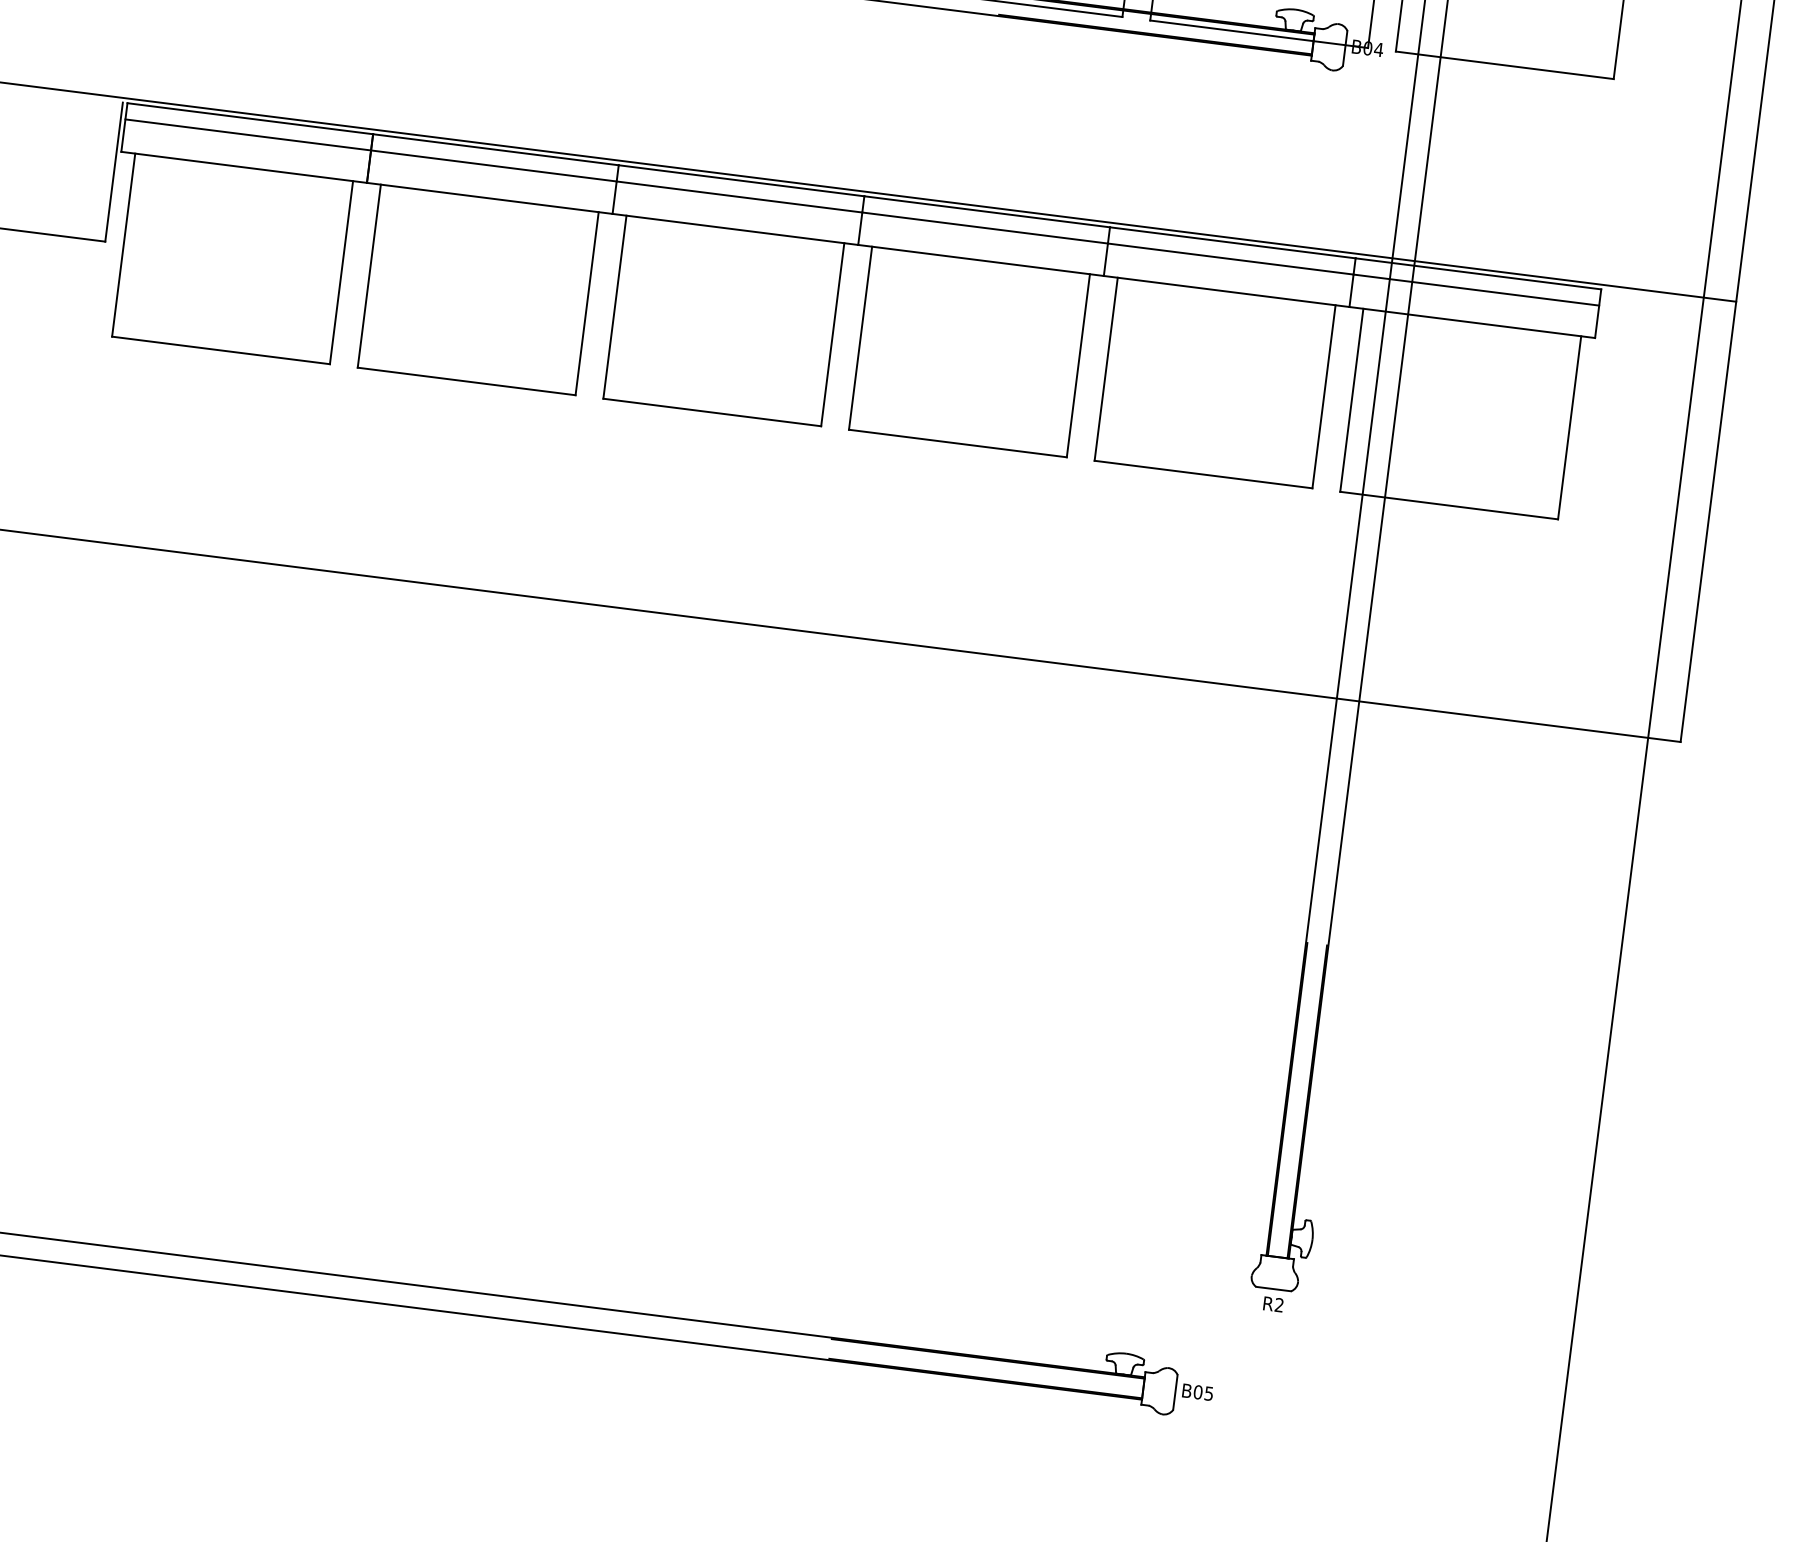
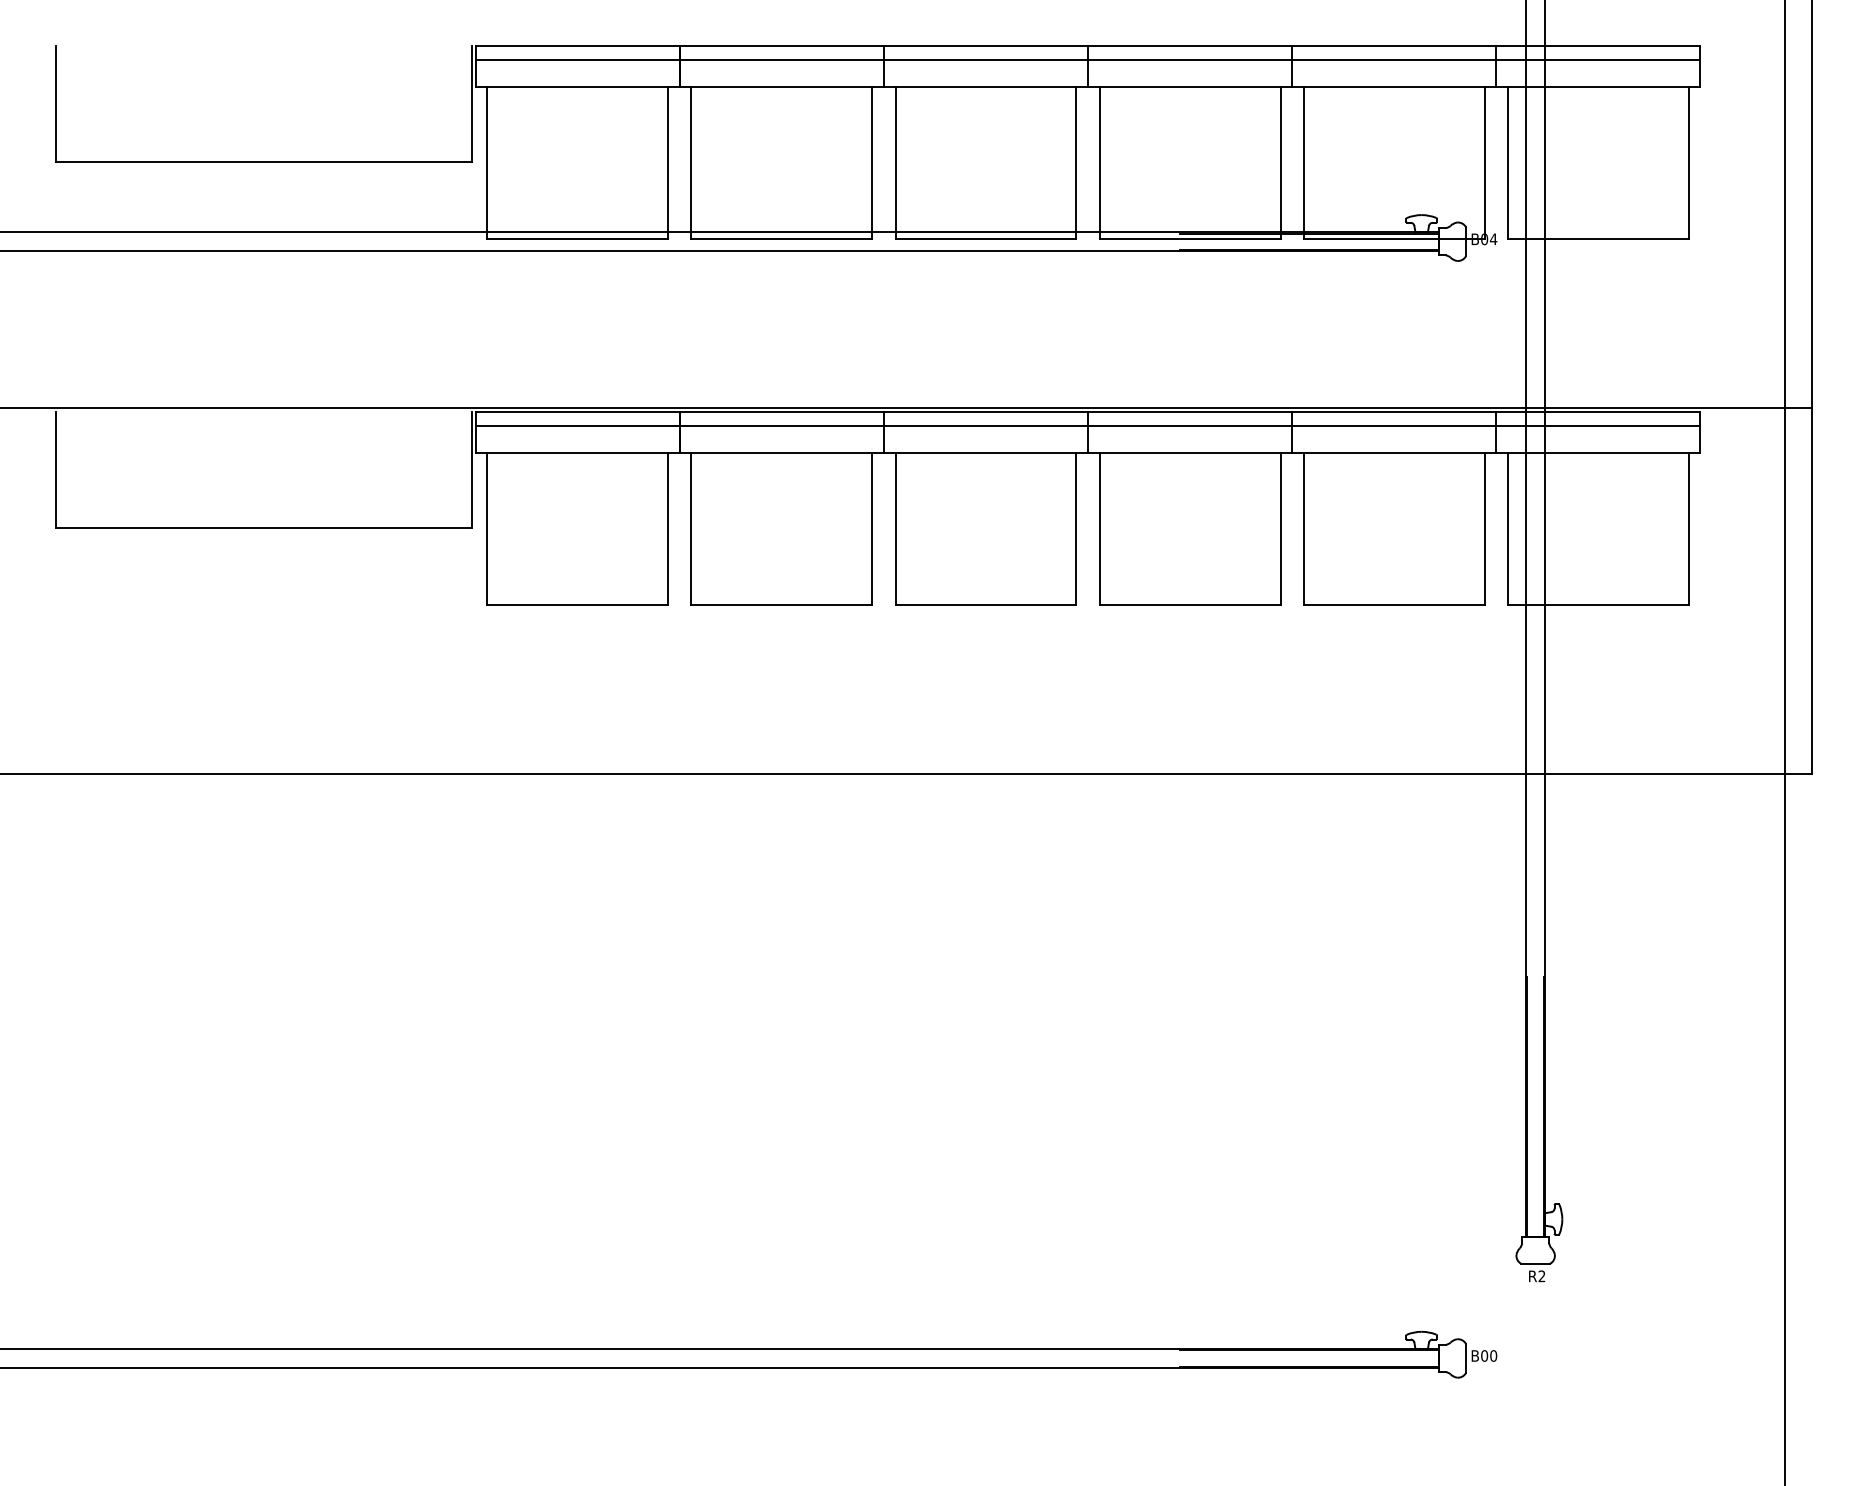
text: (1208, 1393) -> (1493, 1355), B05 -> B00

